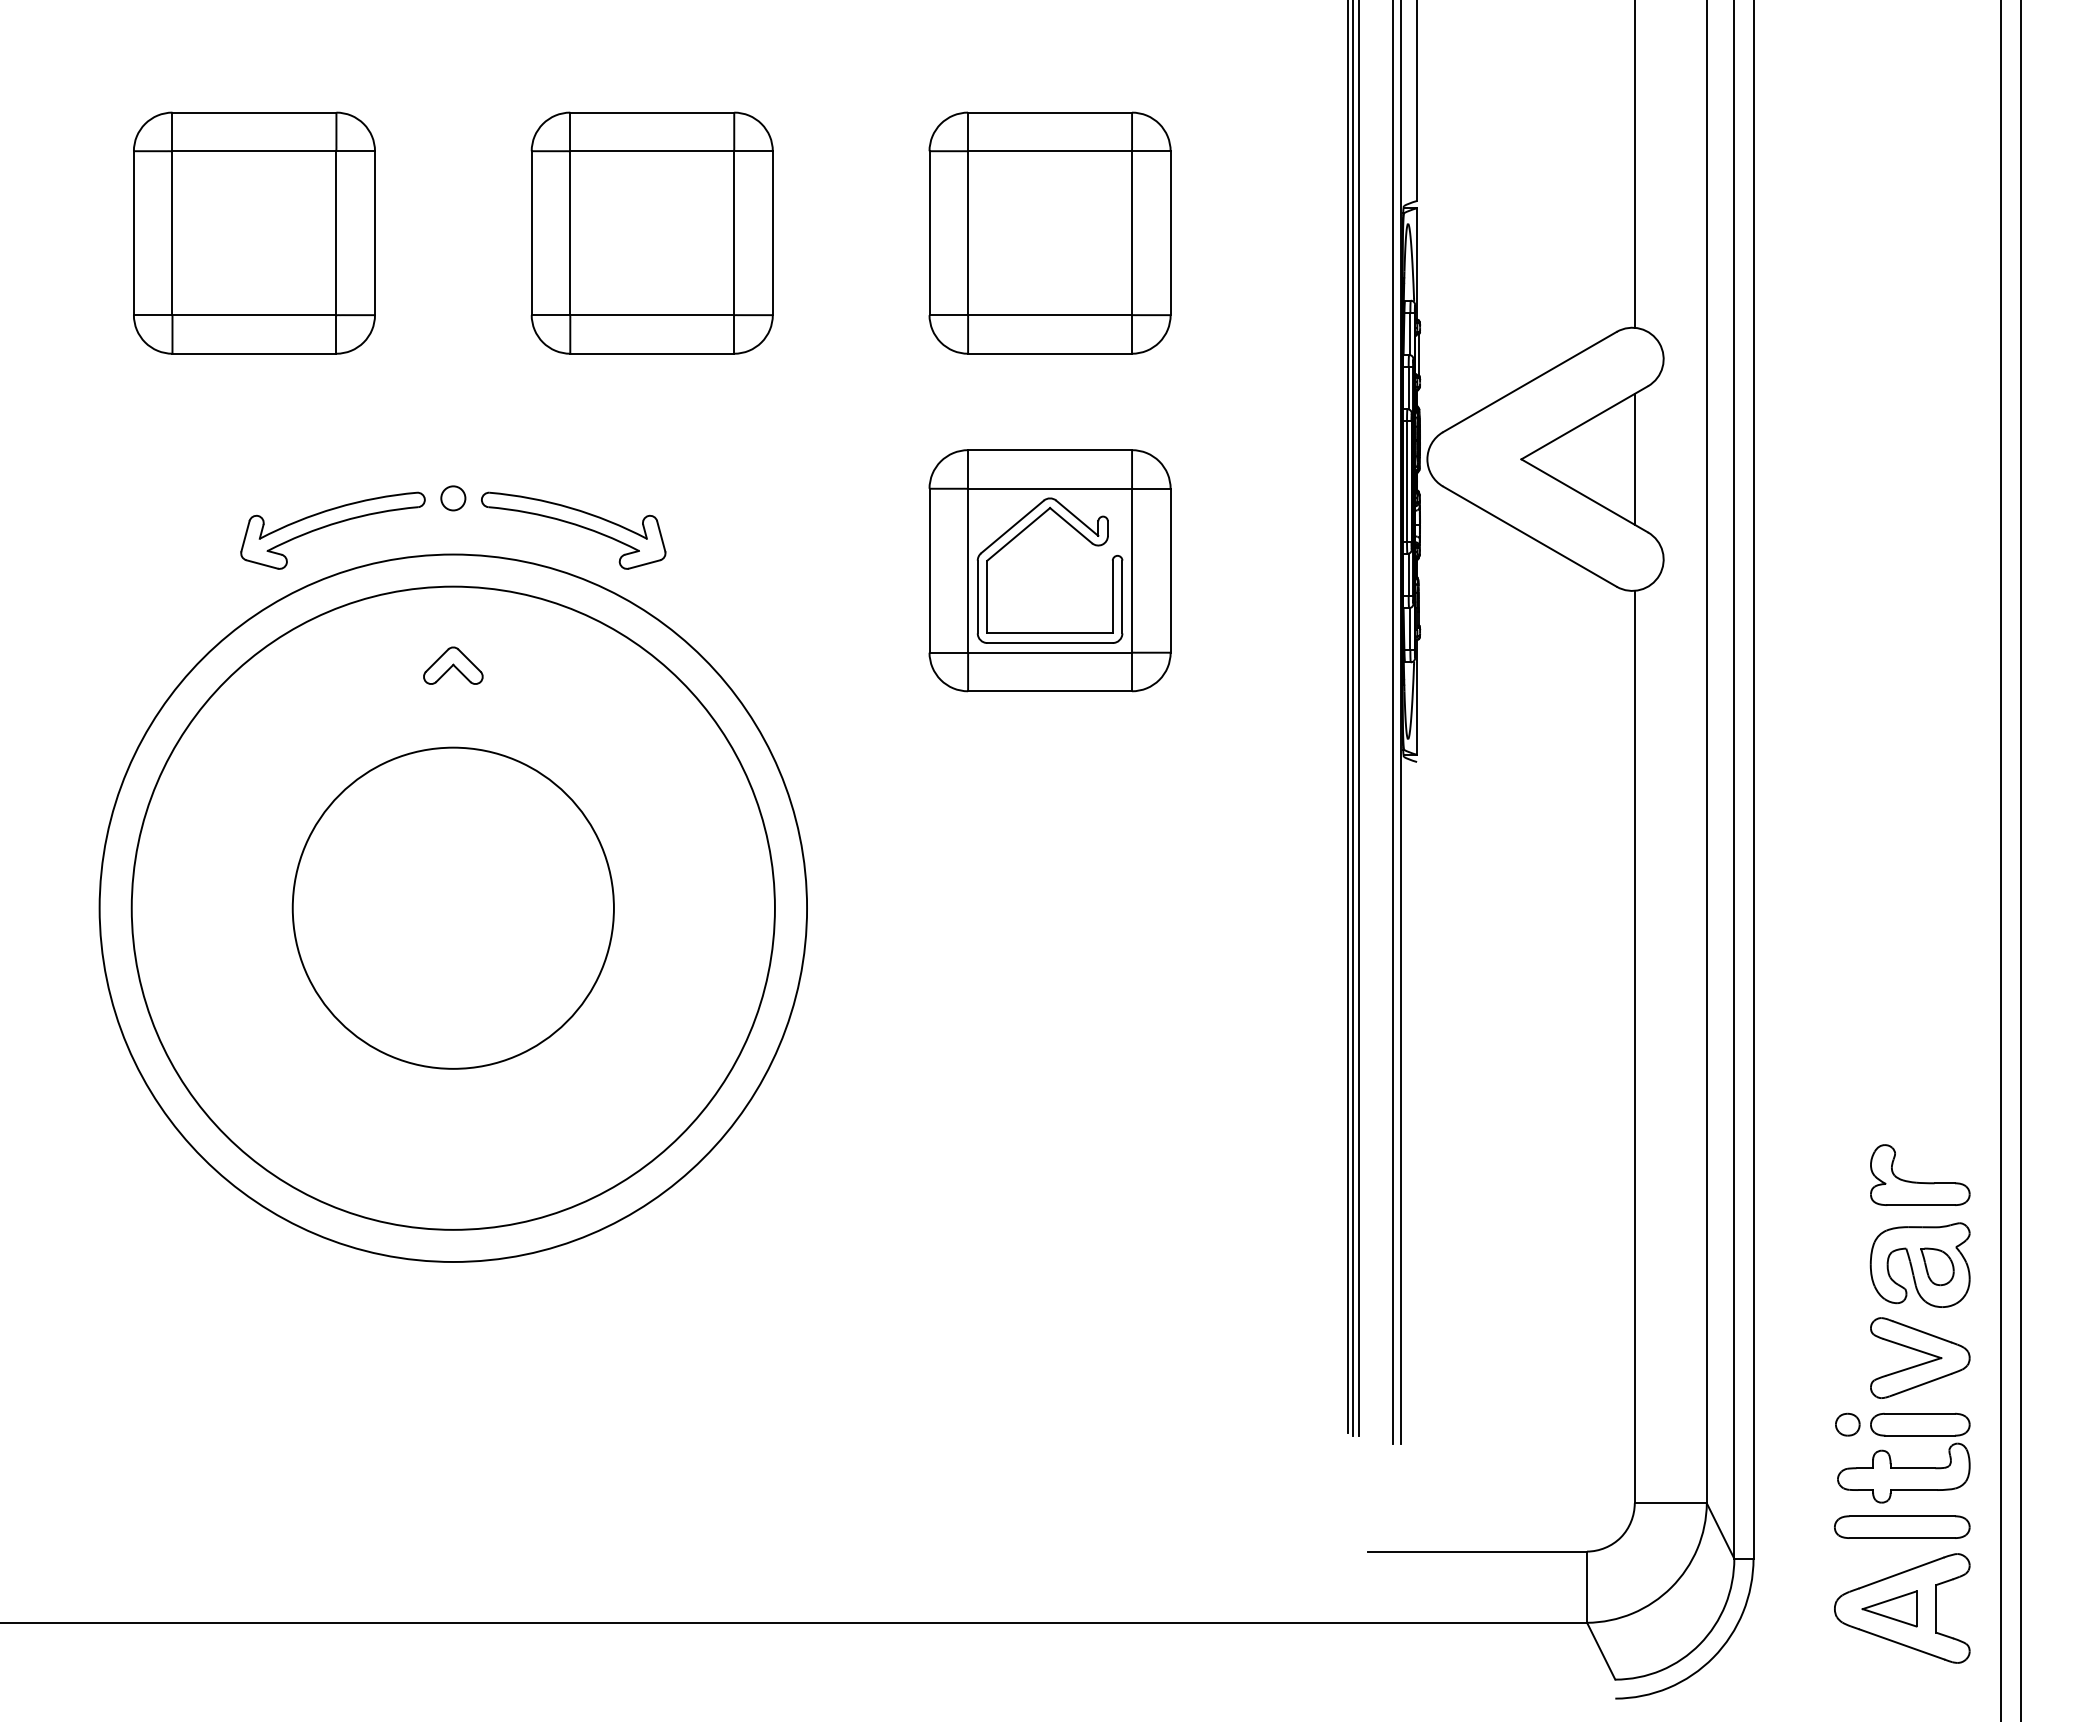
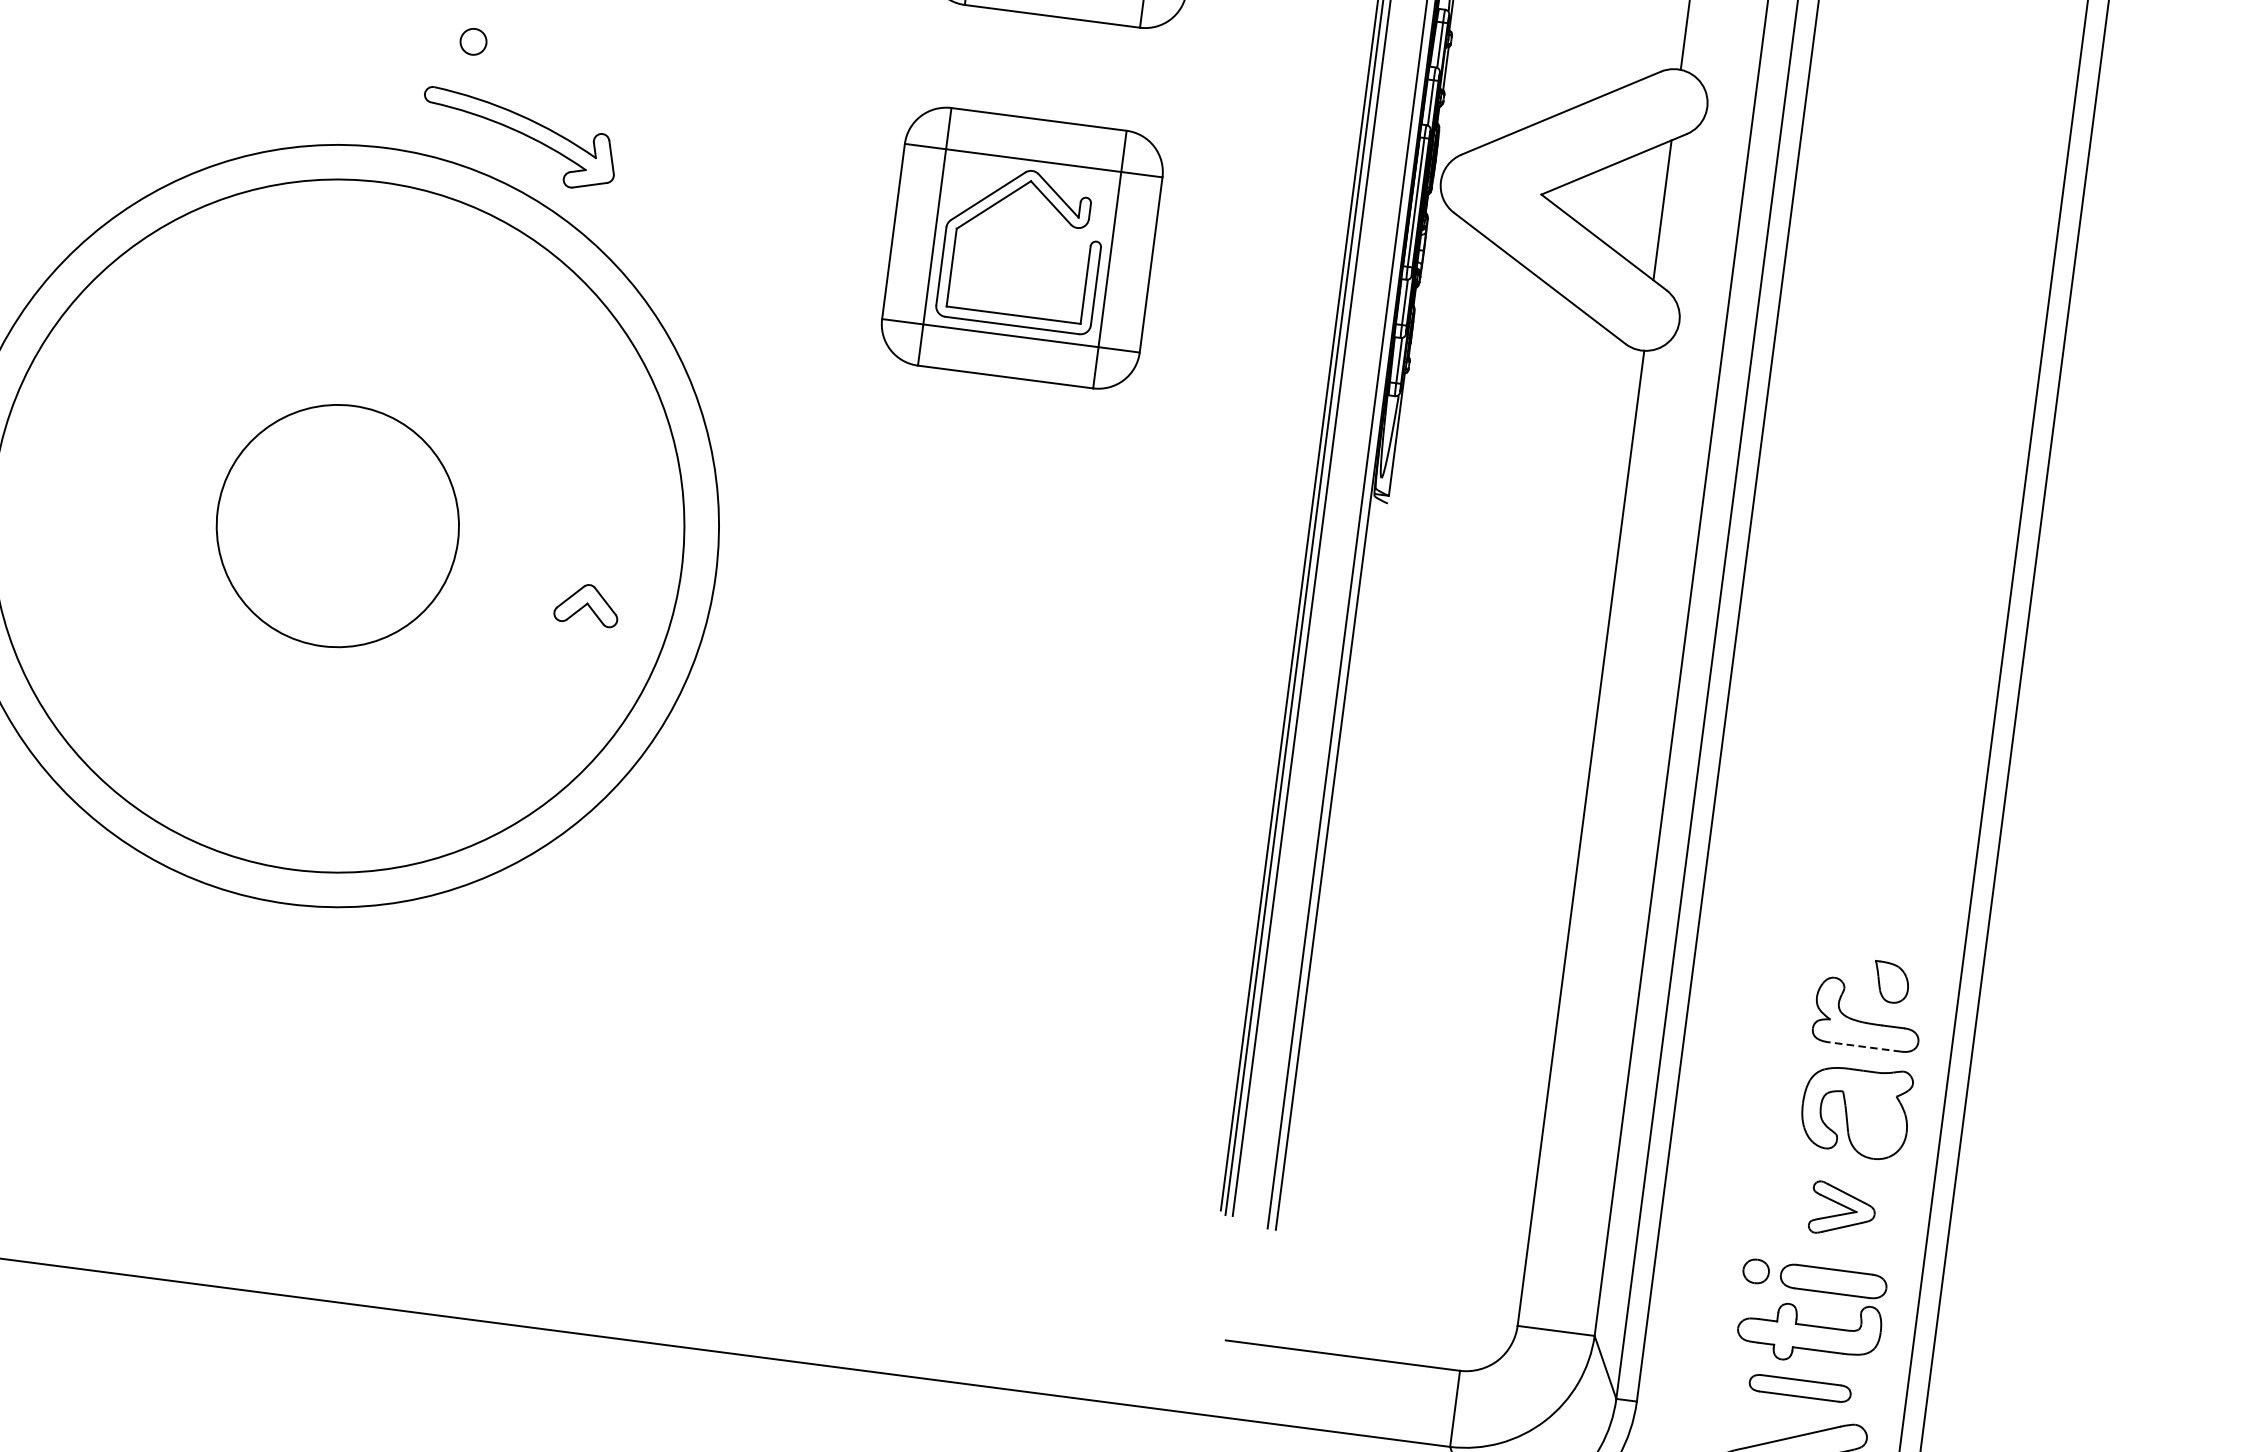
circle: (453, 498) -> (473, 41), moved
part: (332, 530) -> (261, 105), removed
part: (453, 665) -> (587, 604), moved
circle: (452, 907) -> (337, 525), size x0.7
line: (1921, 1205) -> (1865, 1047), solid -> dashed
part: (1937, 1266) -> (1891, 982), moved
part: (1920, 1357) -> (1843, 1209), size x0.6
part: (1902, 1526) -> (1800, 1387), size x0.7

